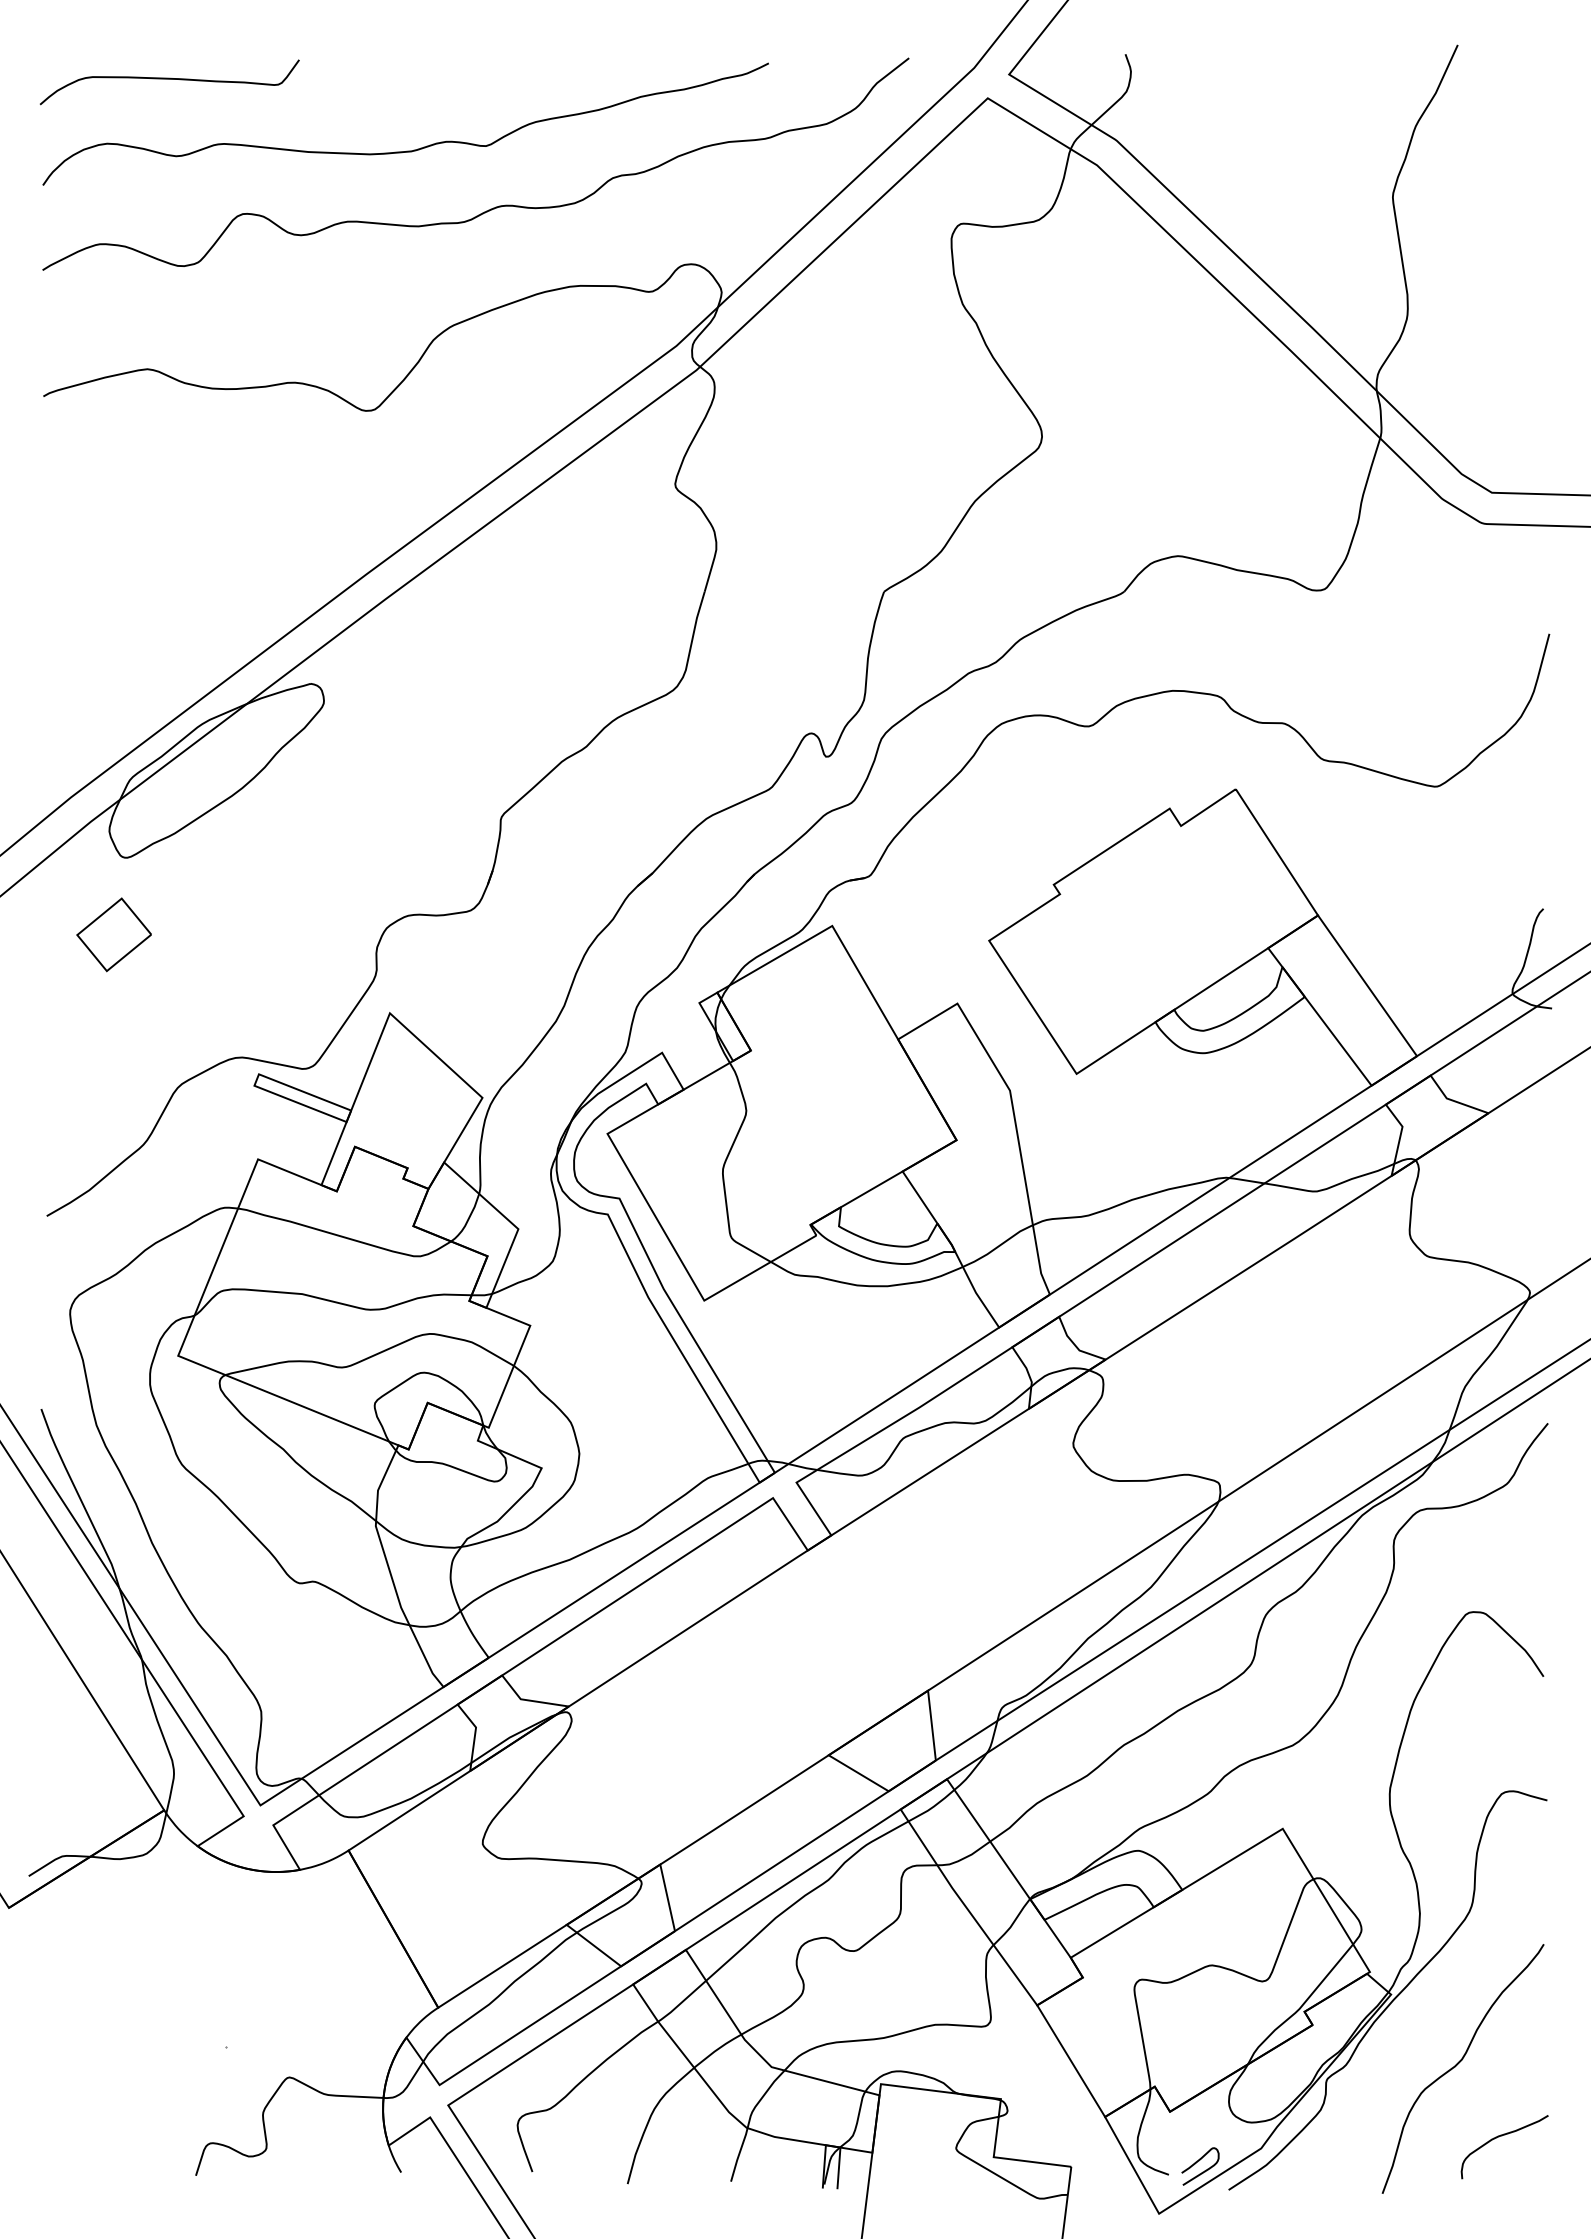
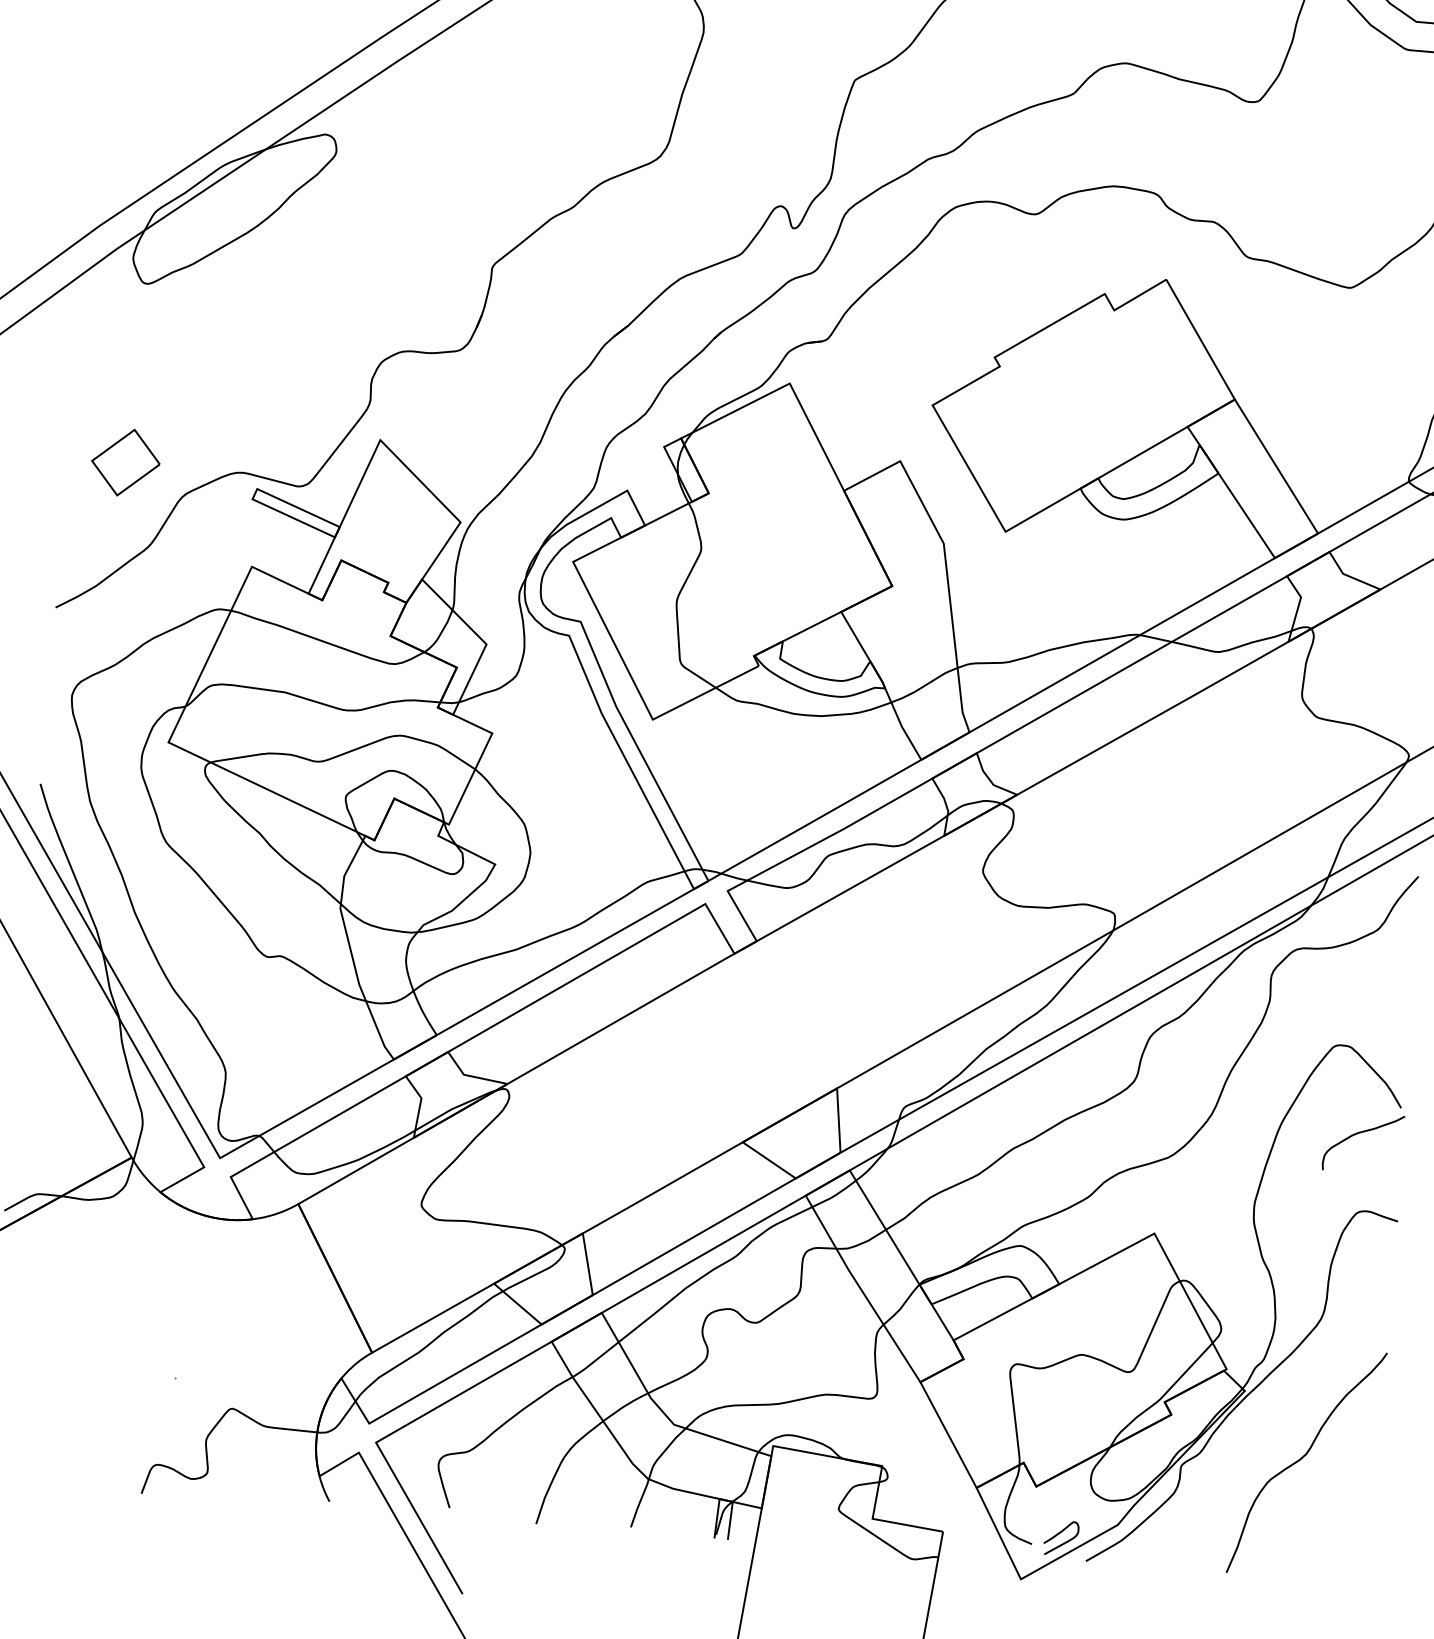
part: (113, 934) -> (125, 462), moved
curve: (1502, 2136) -> (1361, 1133), moved

